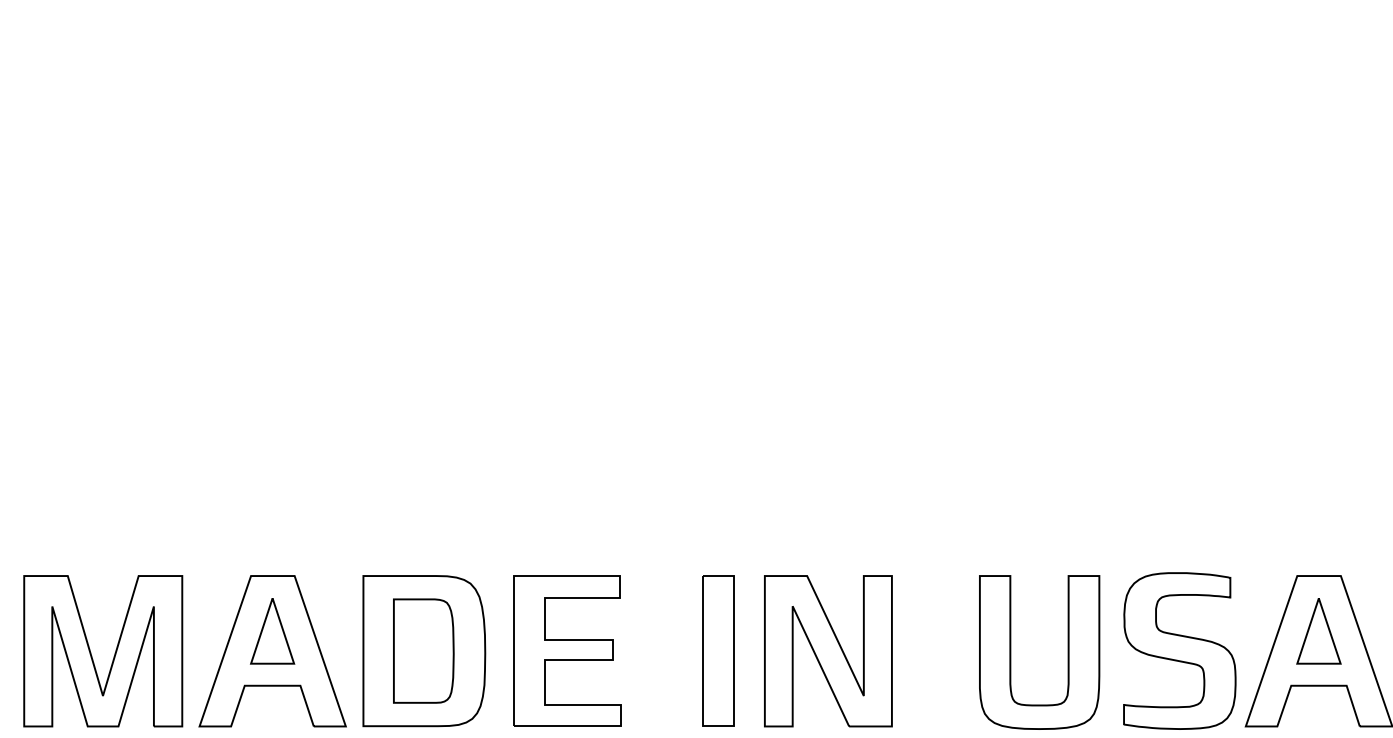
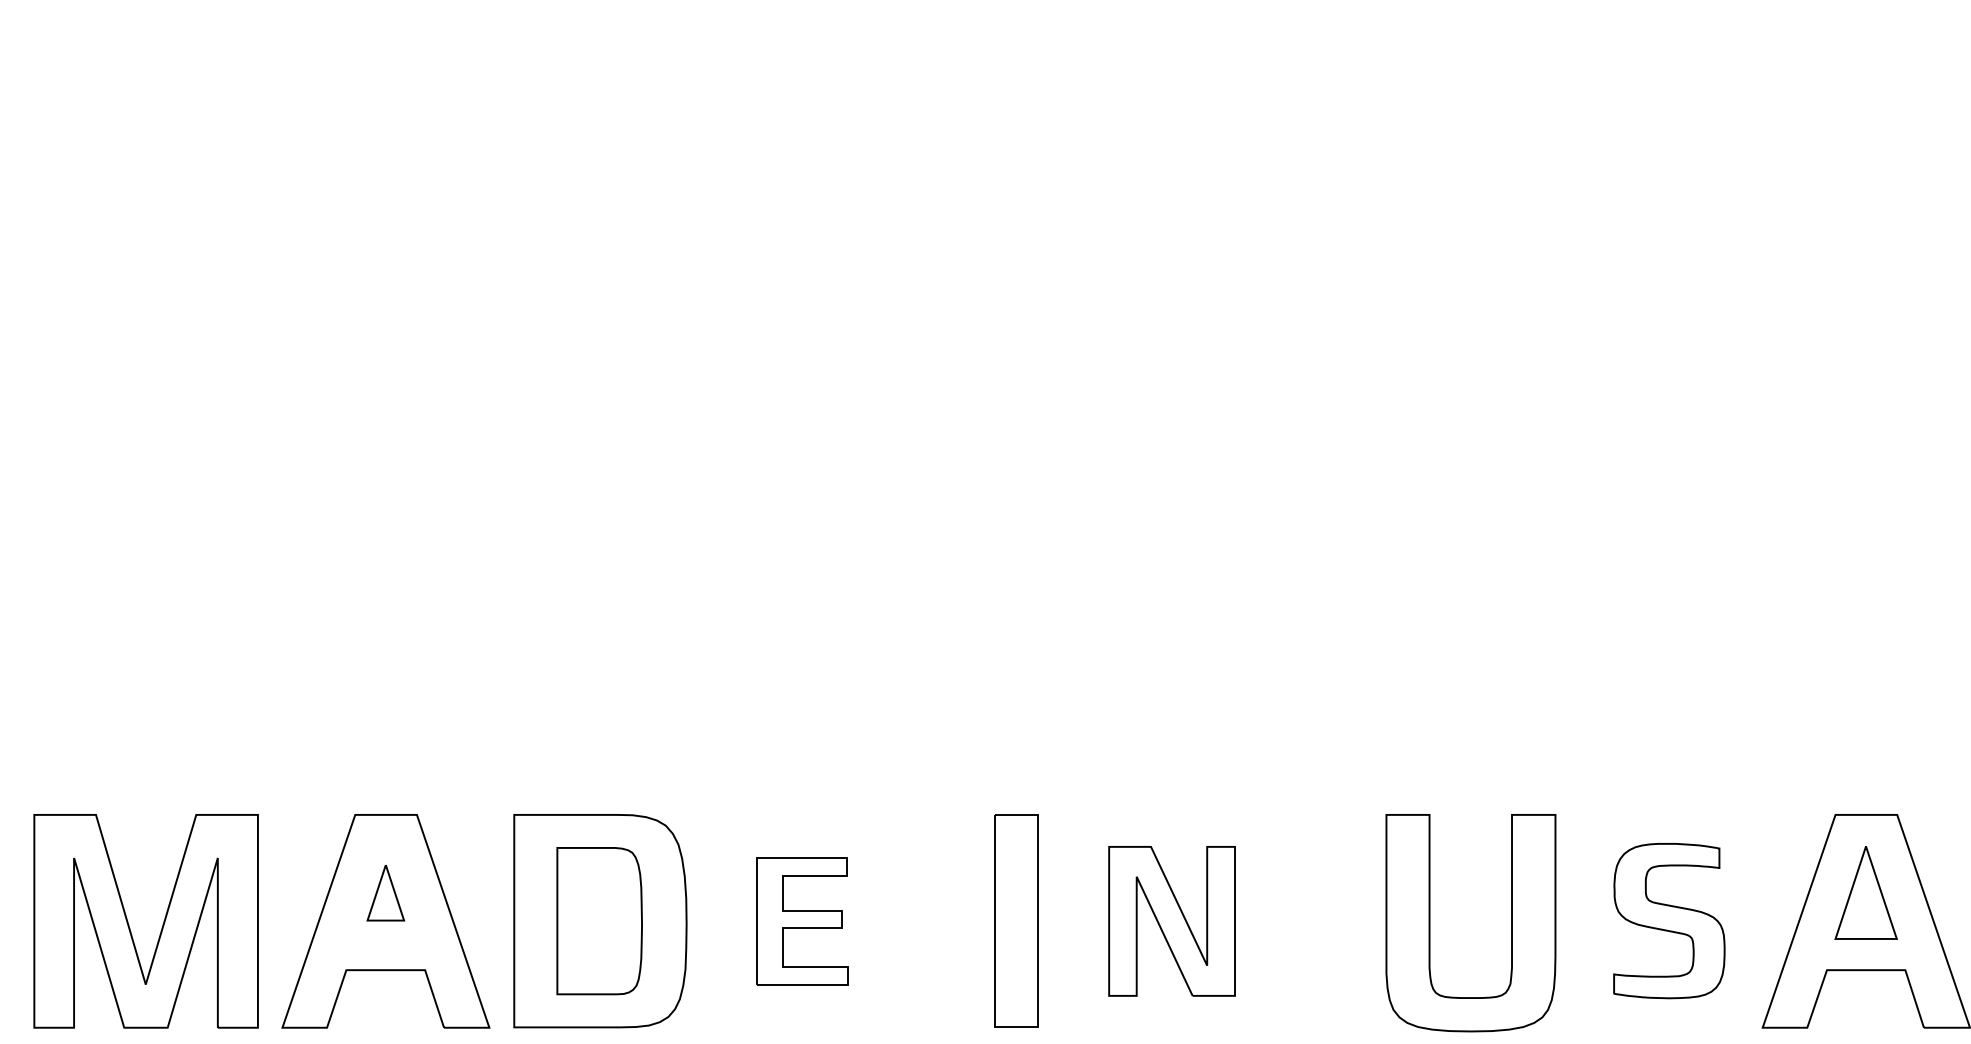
part: (272, 630) -> (385, 892), size x0.6
part: (1179, 650) -> (1669, 920), size x0.7
part: (567, 651) -> (802, 921), size x0.6
part: (827, 651) -> (1171, 921), size x0.7

